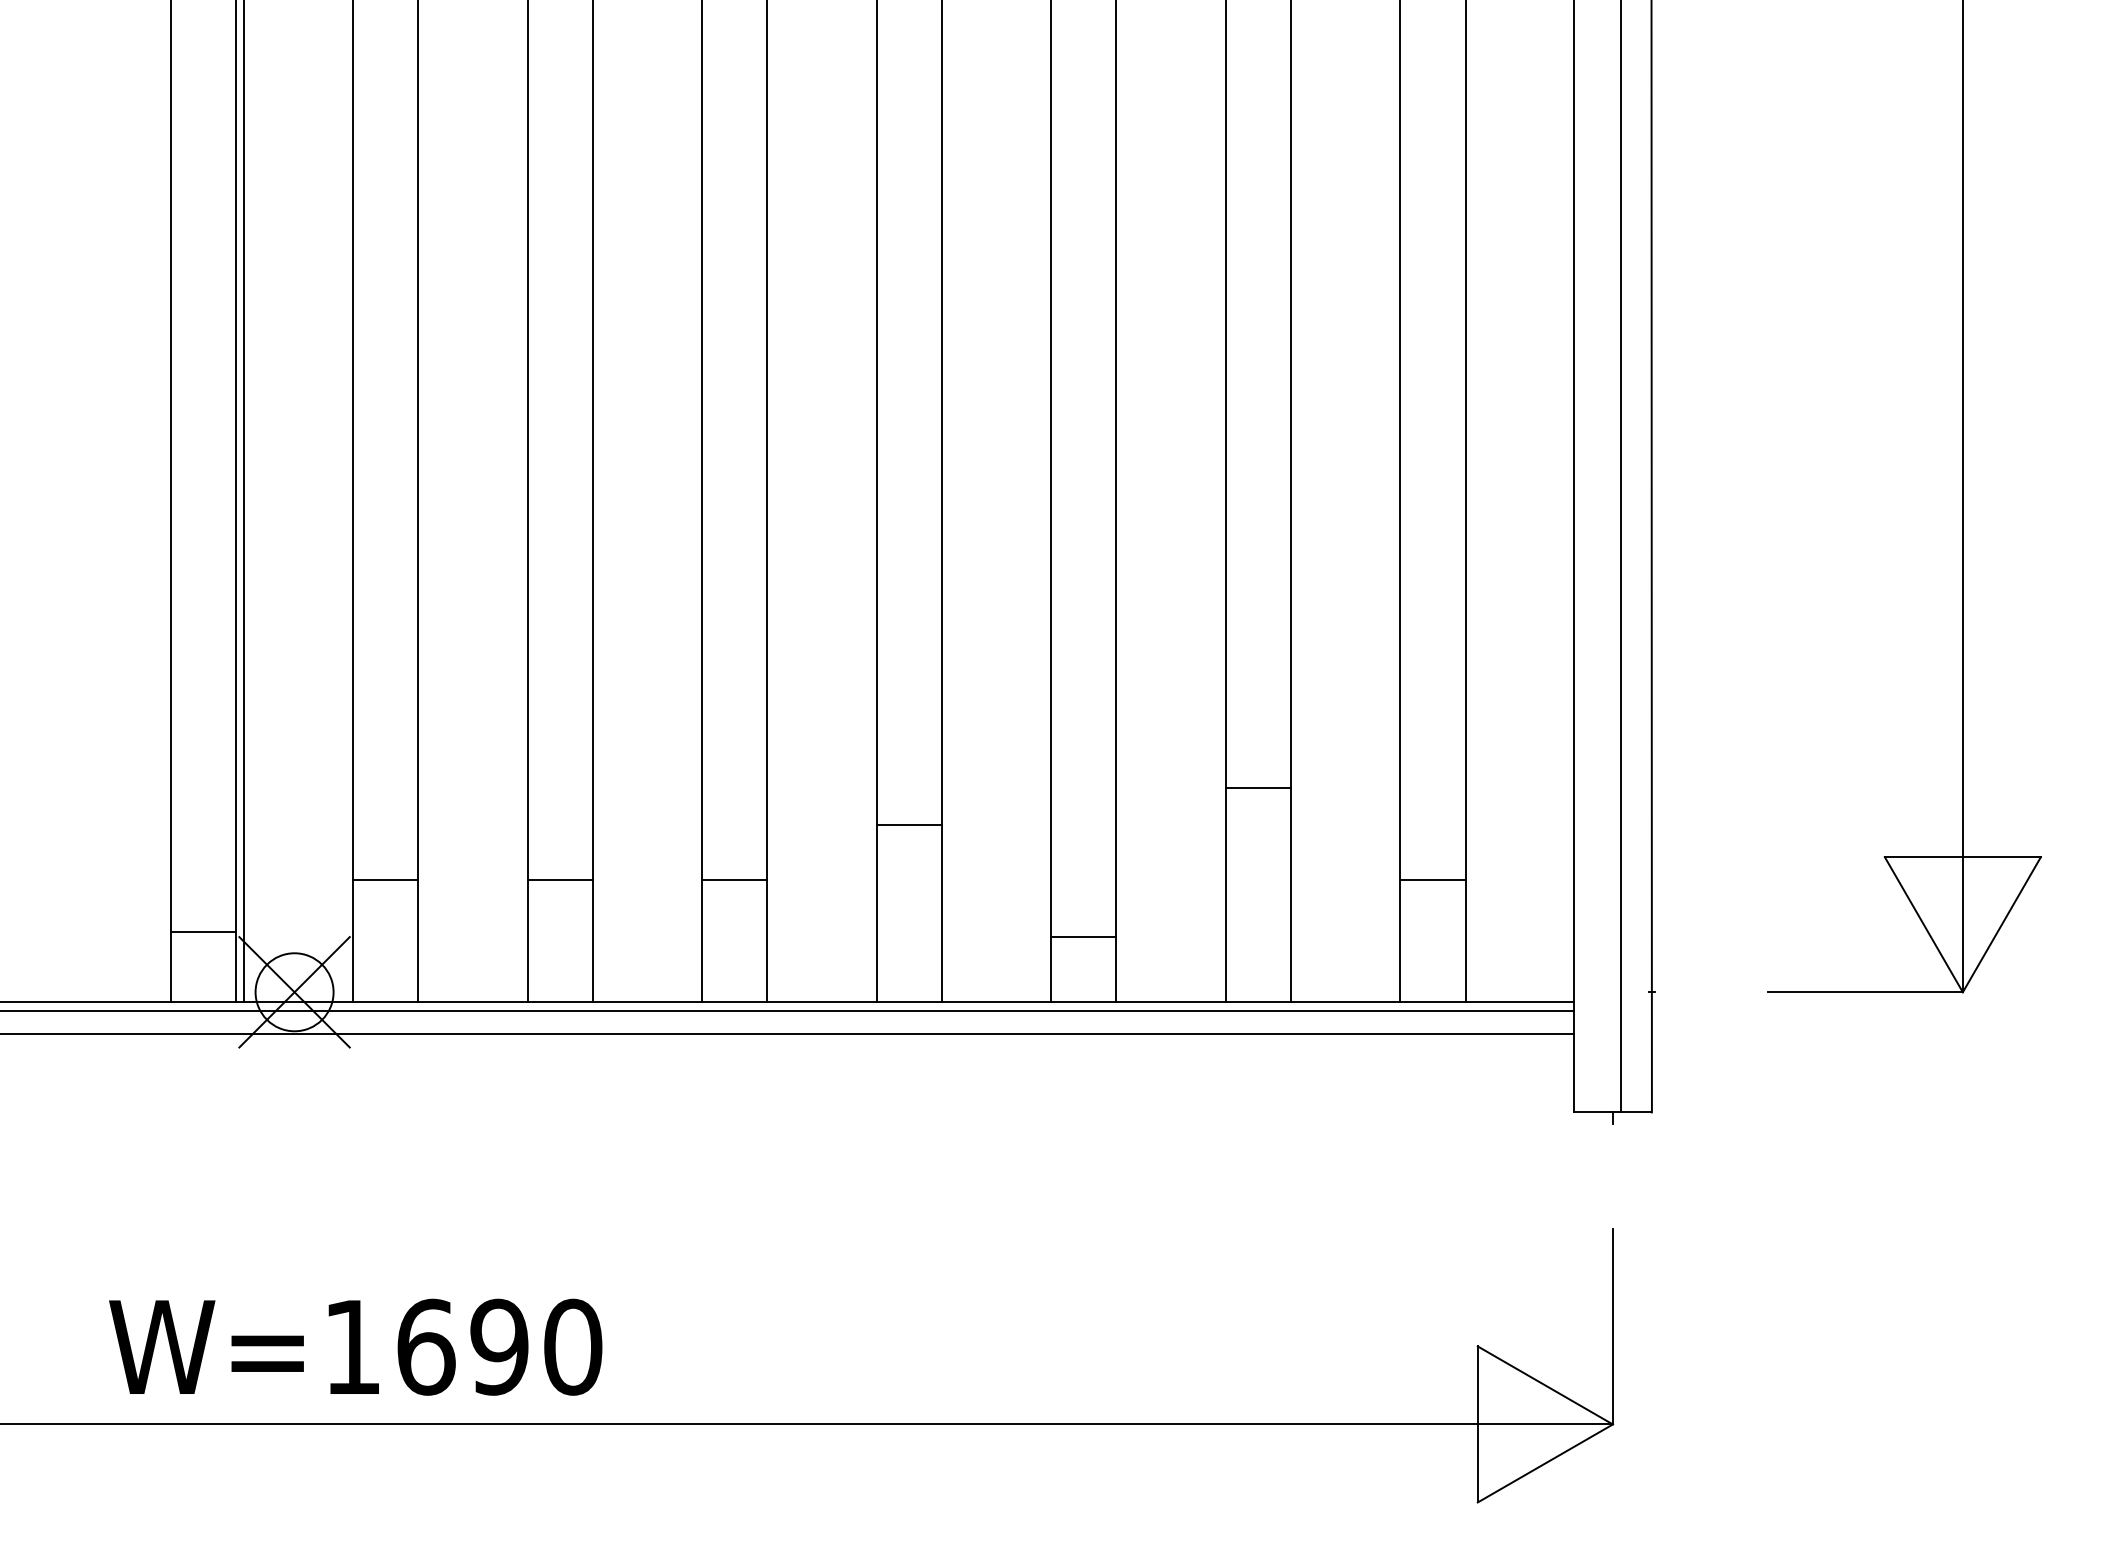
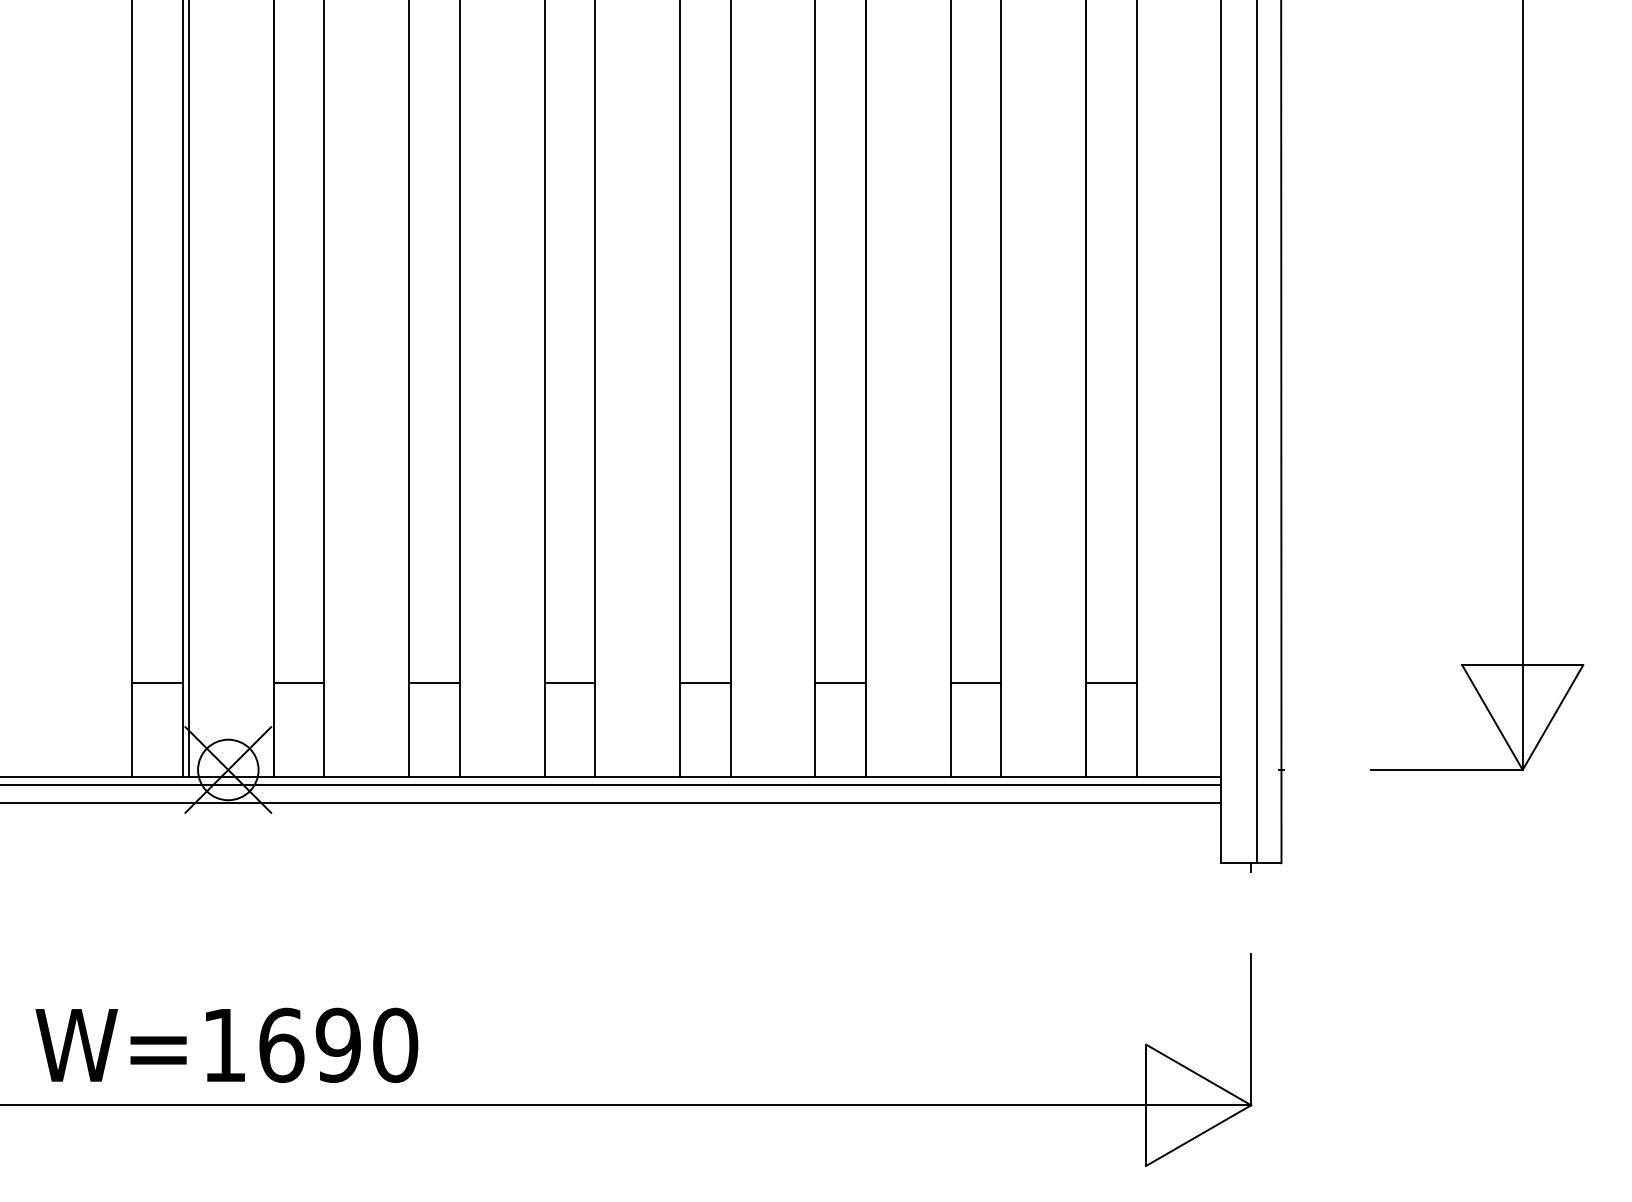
line: (1257, 787) -> (975, 682), moved
line: (908, 824) -> (704, 682), moved
line: (203, 931) -> (157, 682), moved
line: (1083, 936) -> (840, 682), moved
text: (355, 1346) -> (226, 1044), moved

